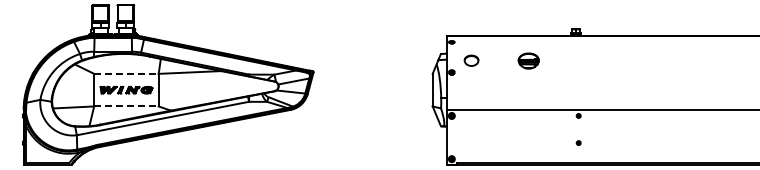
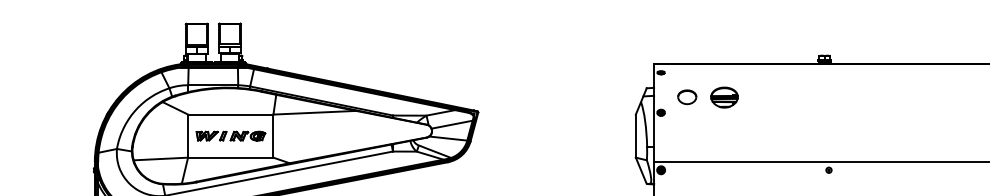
part: (528, 60) -> (724, 96), moved
line: (126, 73) -> (230, 114), dashed -> solid
line: (126, 106) -> (230, 157), dashed -> solid

